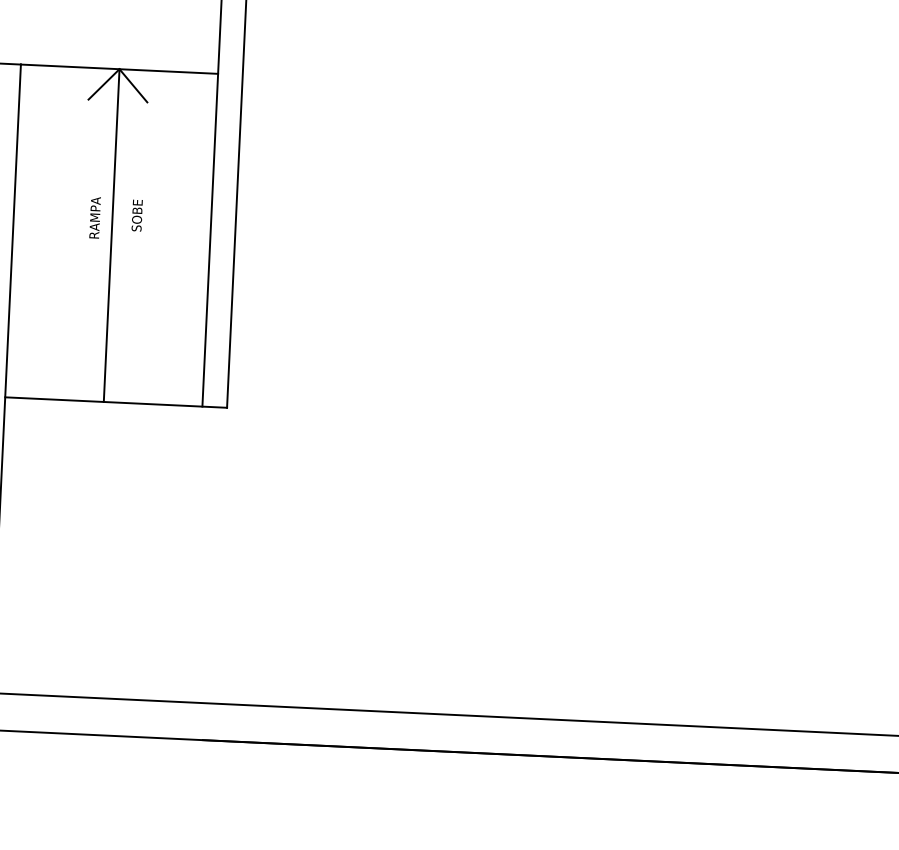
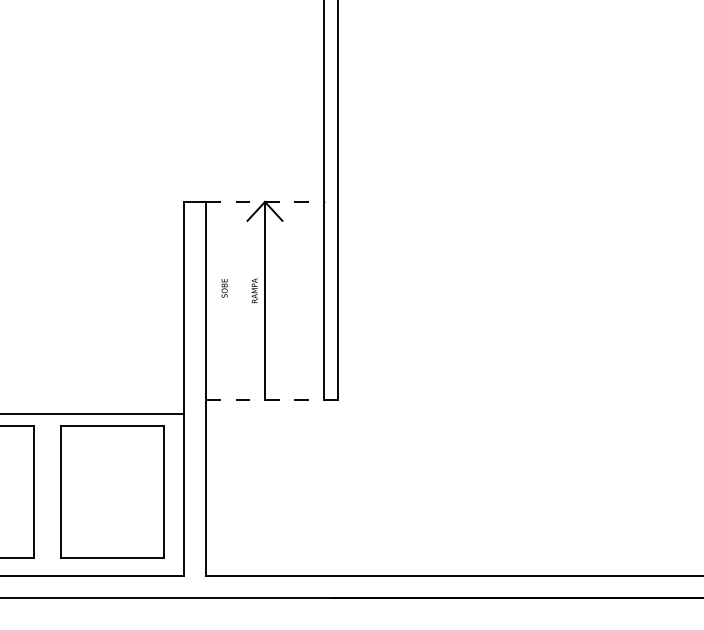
line: (120, 68) -> (265, 201), solid -> dashed
text: (136, 215) -> (224, 288), moved
line: (116, 402) -> (272, 399), solid -> dashed

